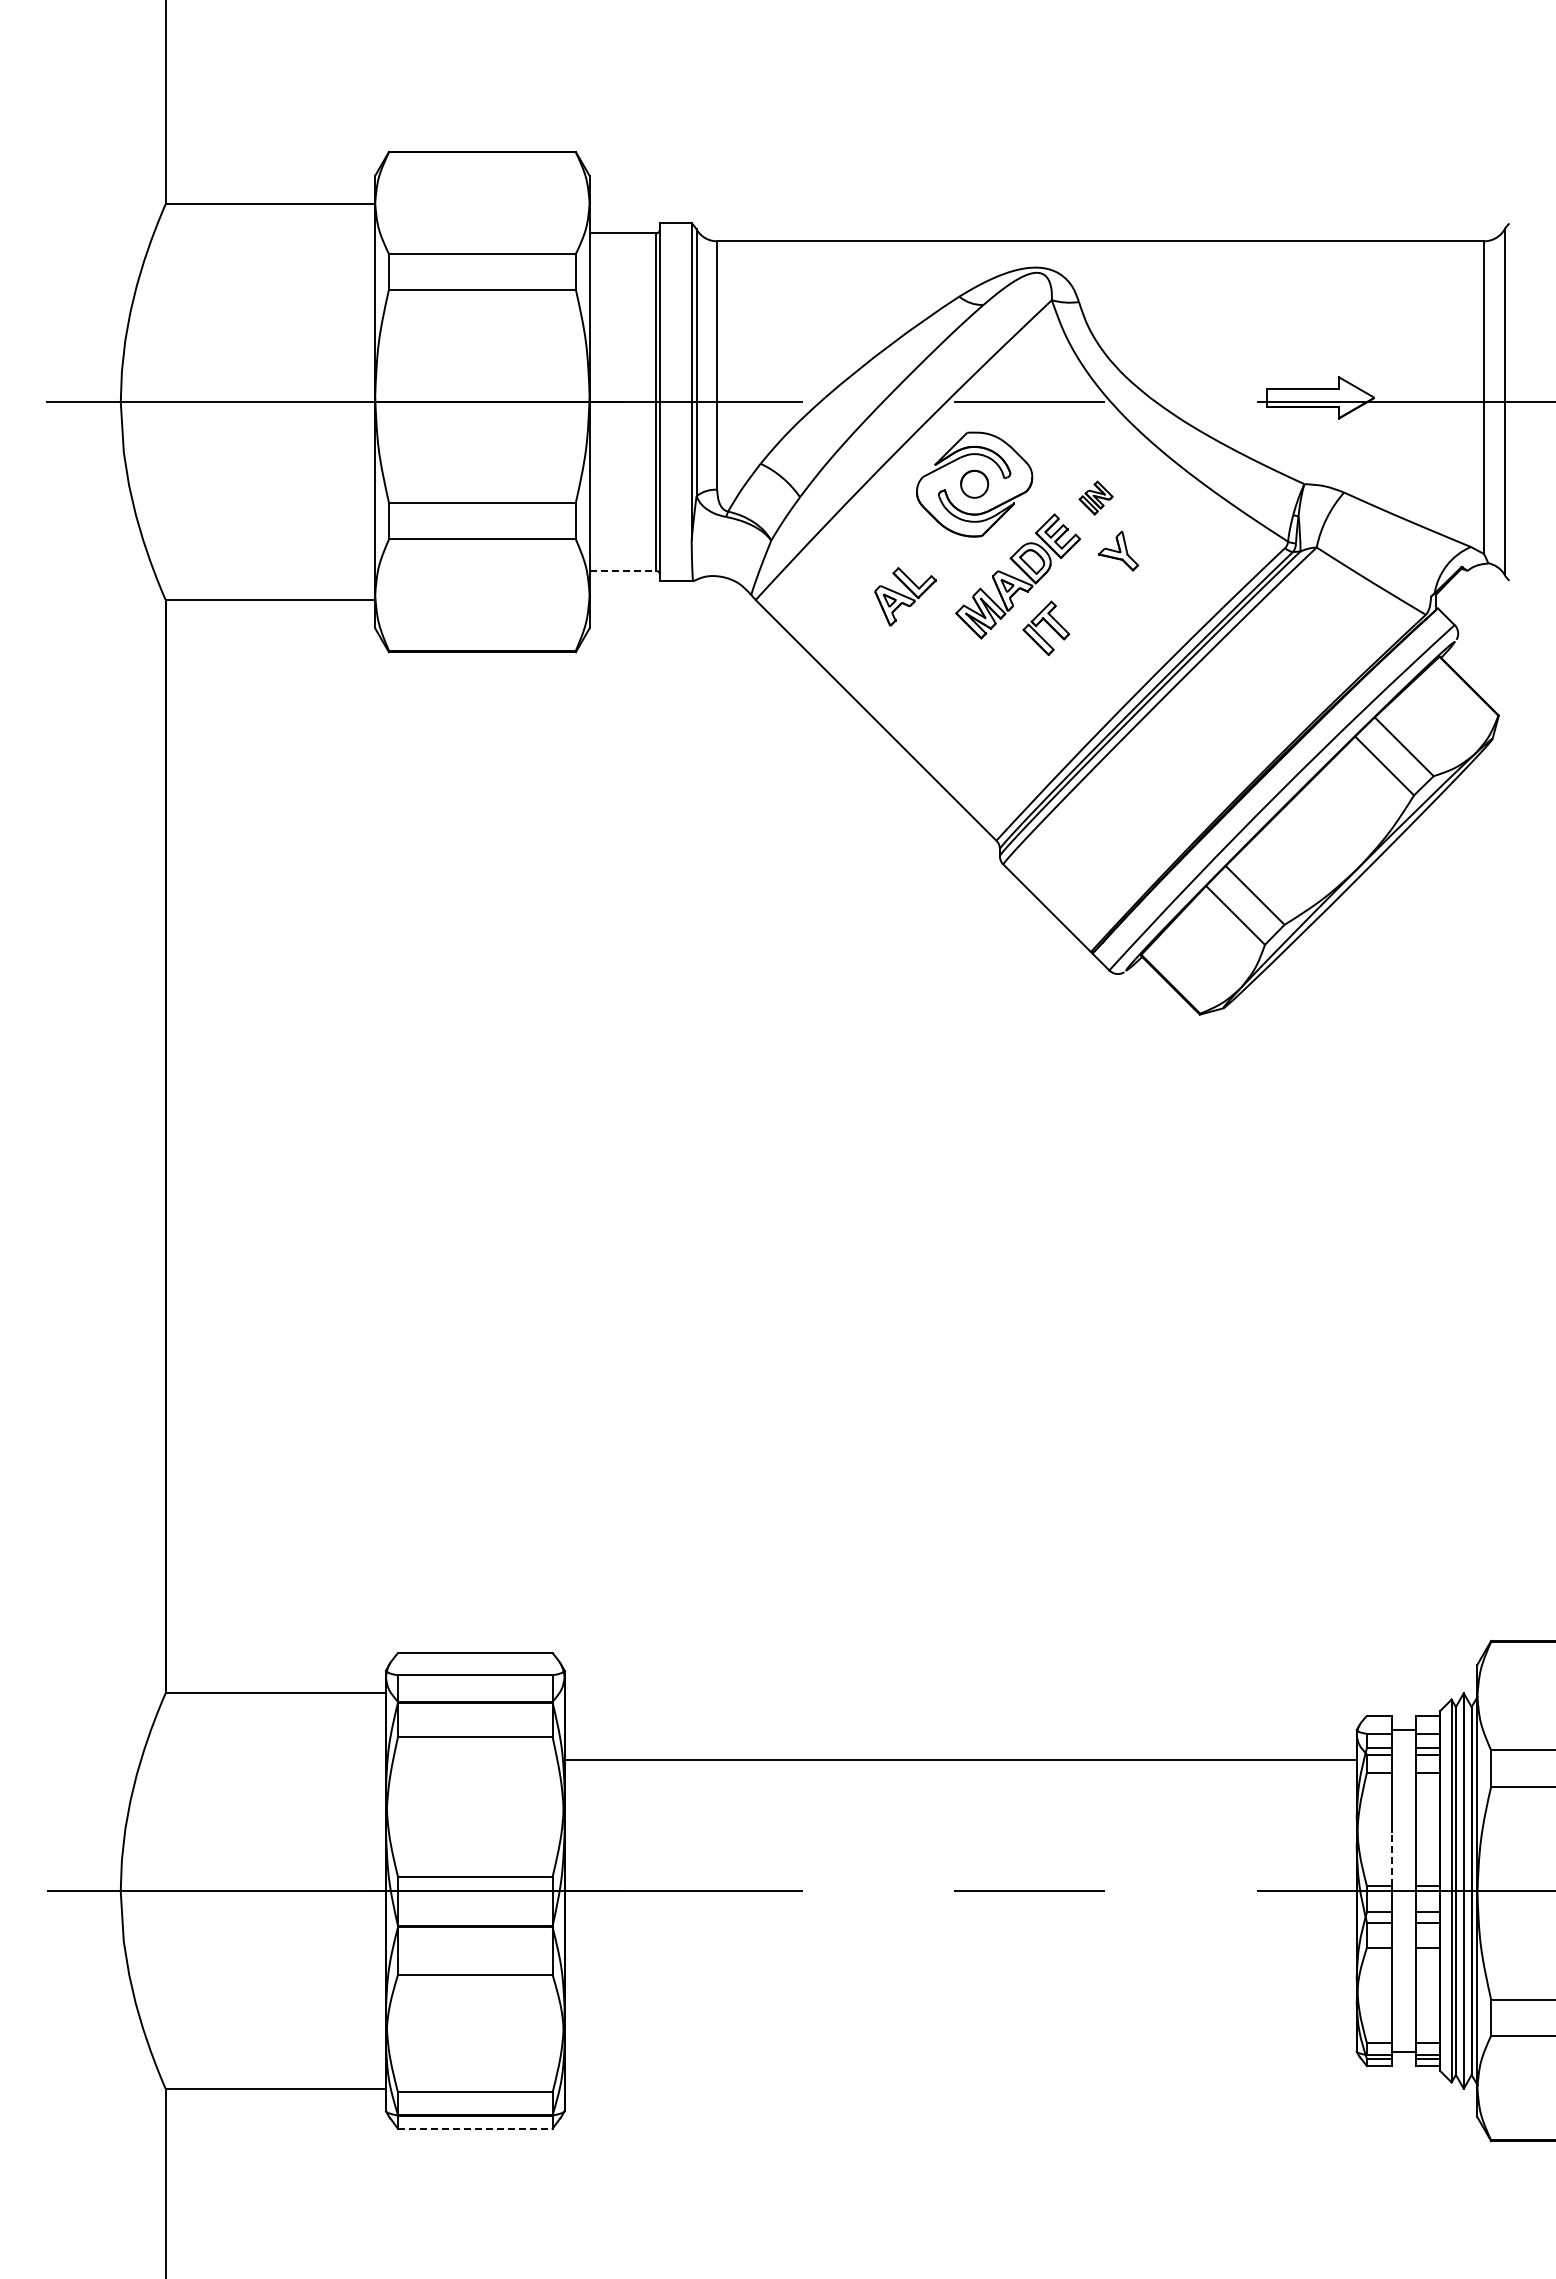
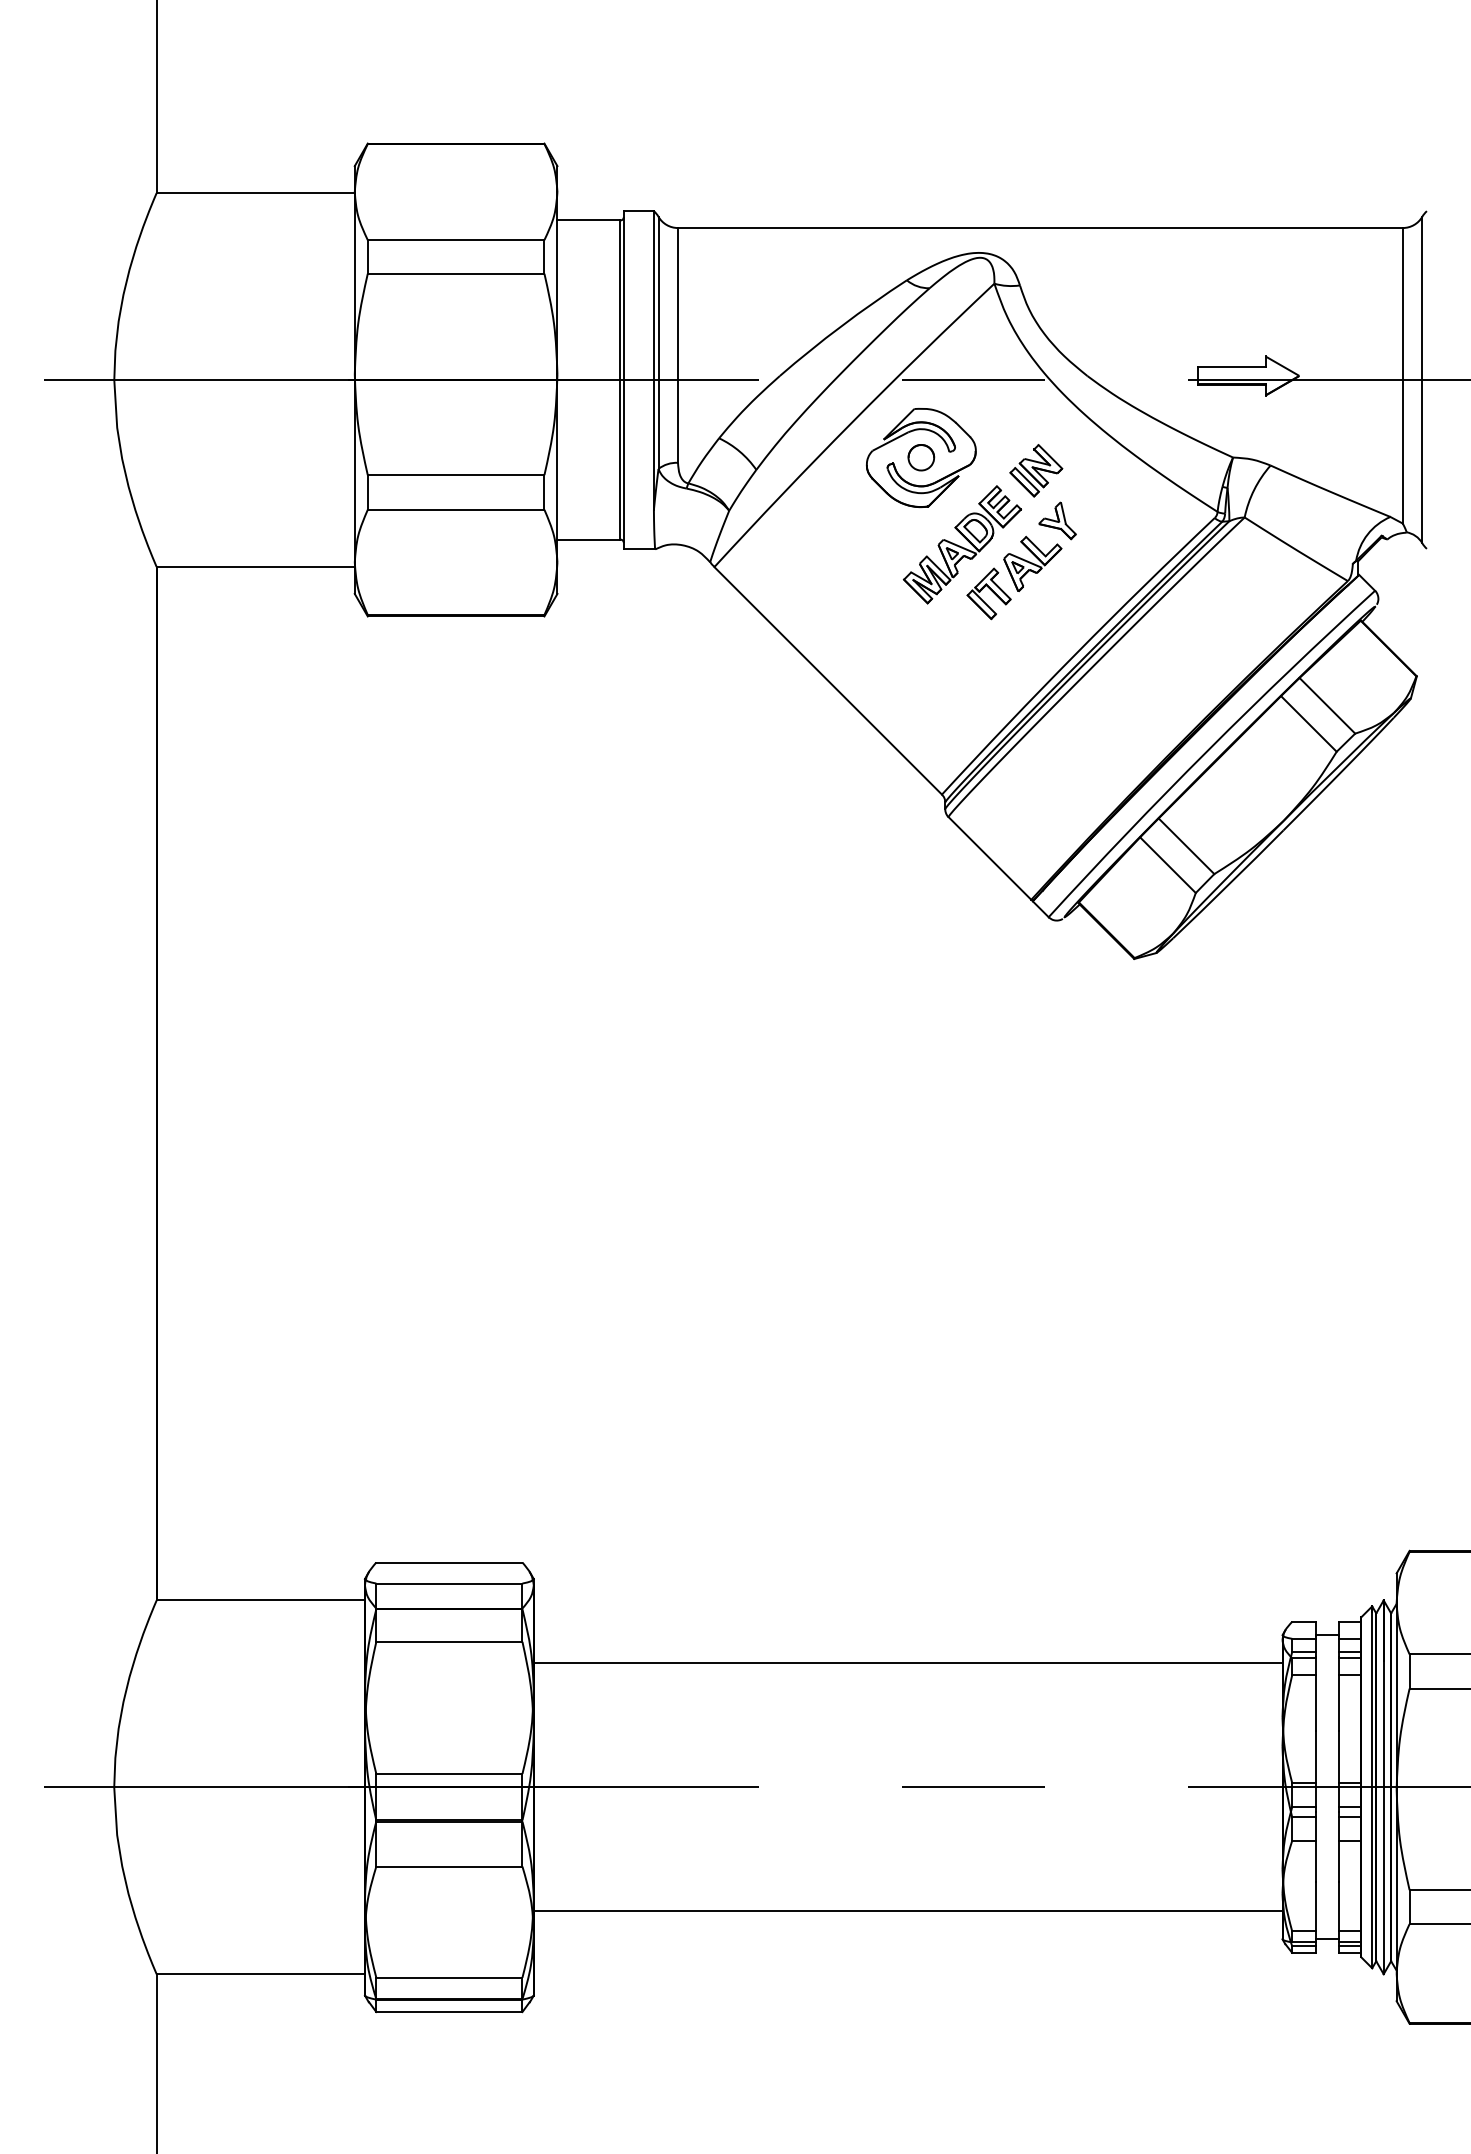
part: (1095, 497) -> (1035, 470), size x1.67
line: (623, 570) -> (589, 539), dashed -> solid
part: (905, 596) -> (1032, 563), moved
line: (1392, 1858) -> (1316, 1756), dashed -> solid
line: (960, 2022) -> (907, 1911), added
line: (475, 2128) -> (449, 2011), dashed -> solid

